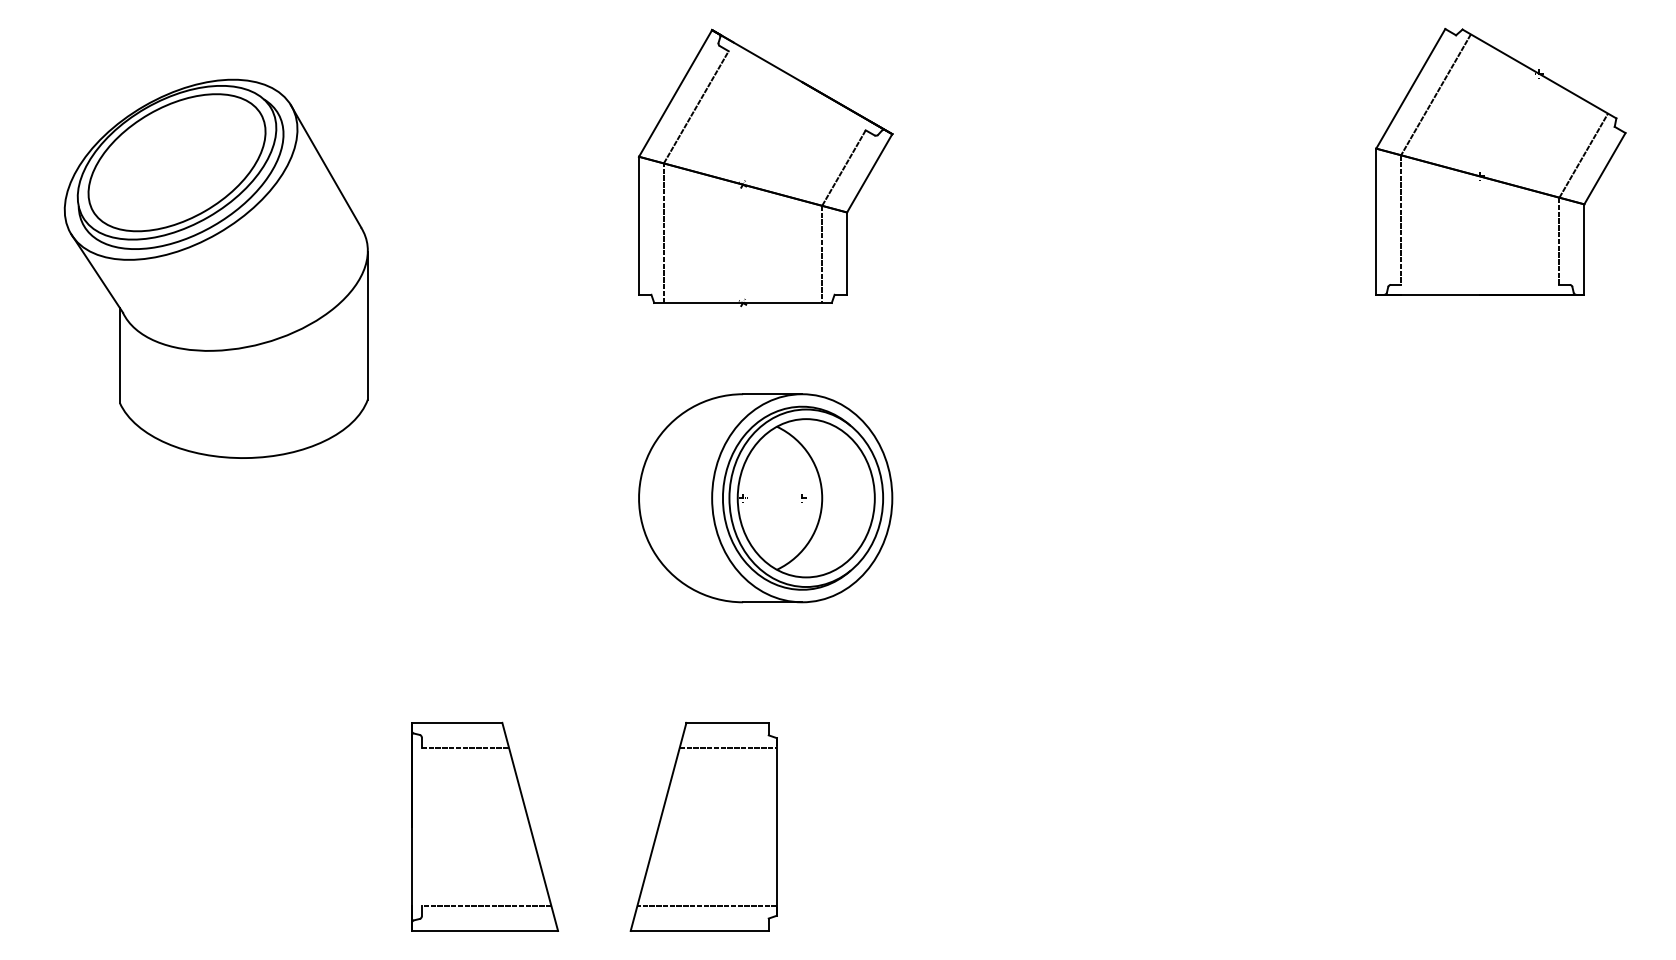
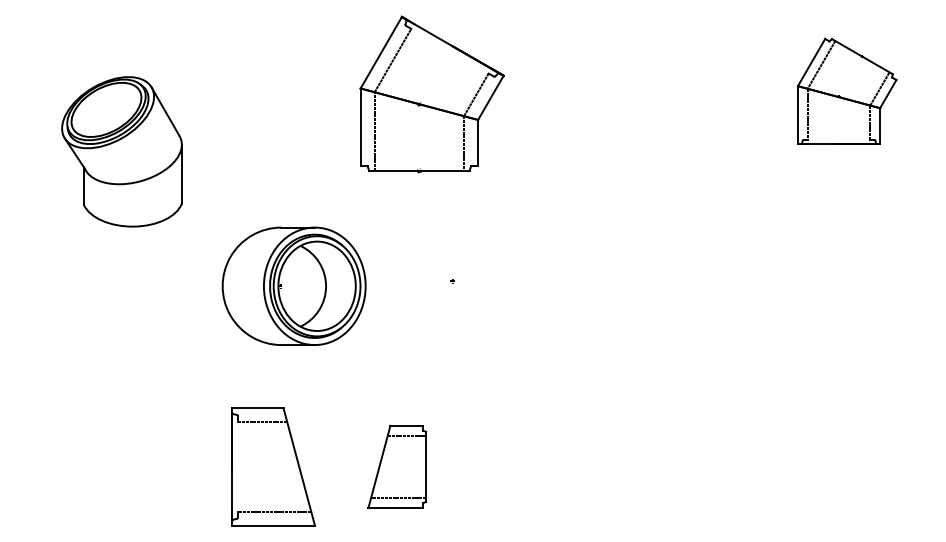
part: (1499, 162) -> (846, 91), size x0.7
part: (215, 268) -> (121, 151), size x0.7
part: (764, 496) -> (293, 285), moved
part: (704, 826) -> (397, 466), size x0.7

